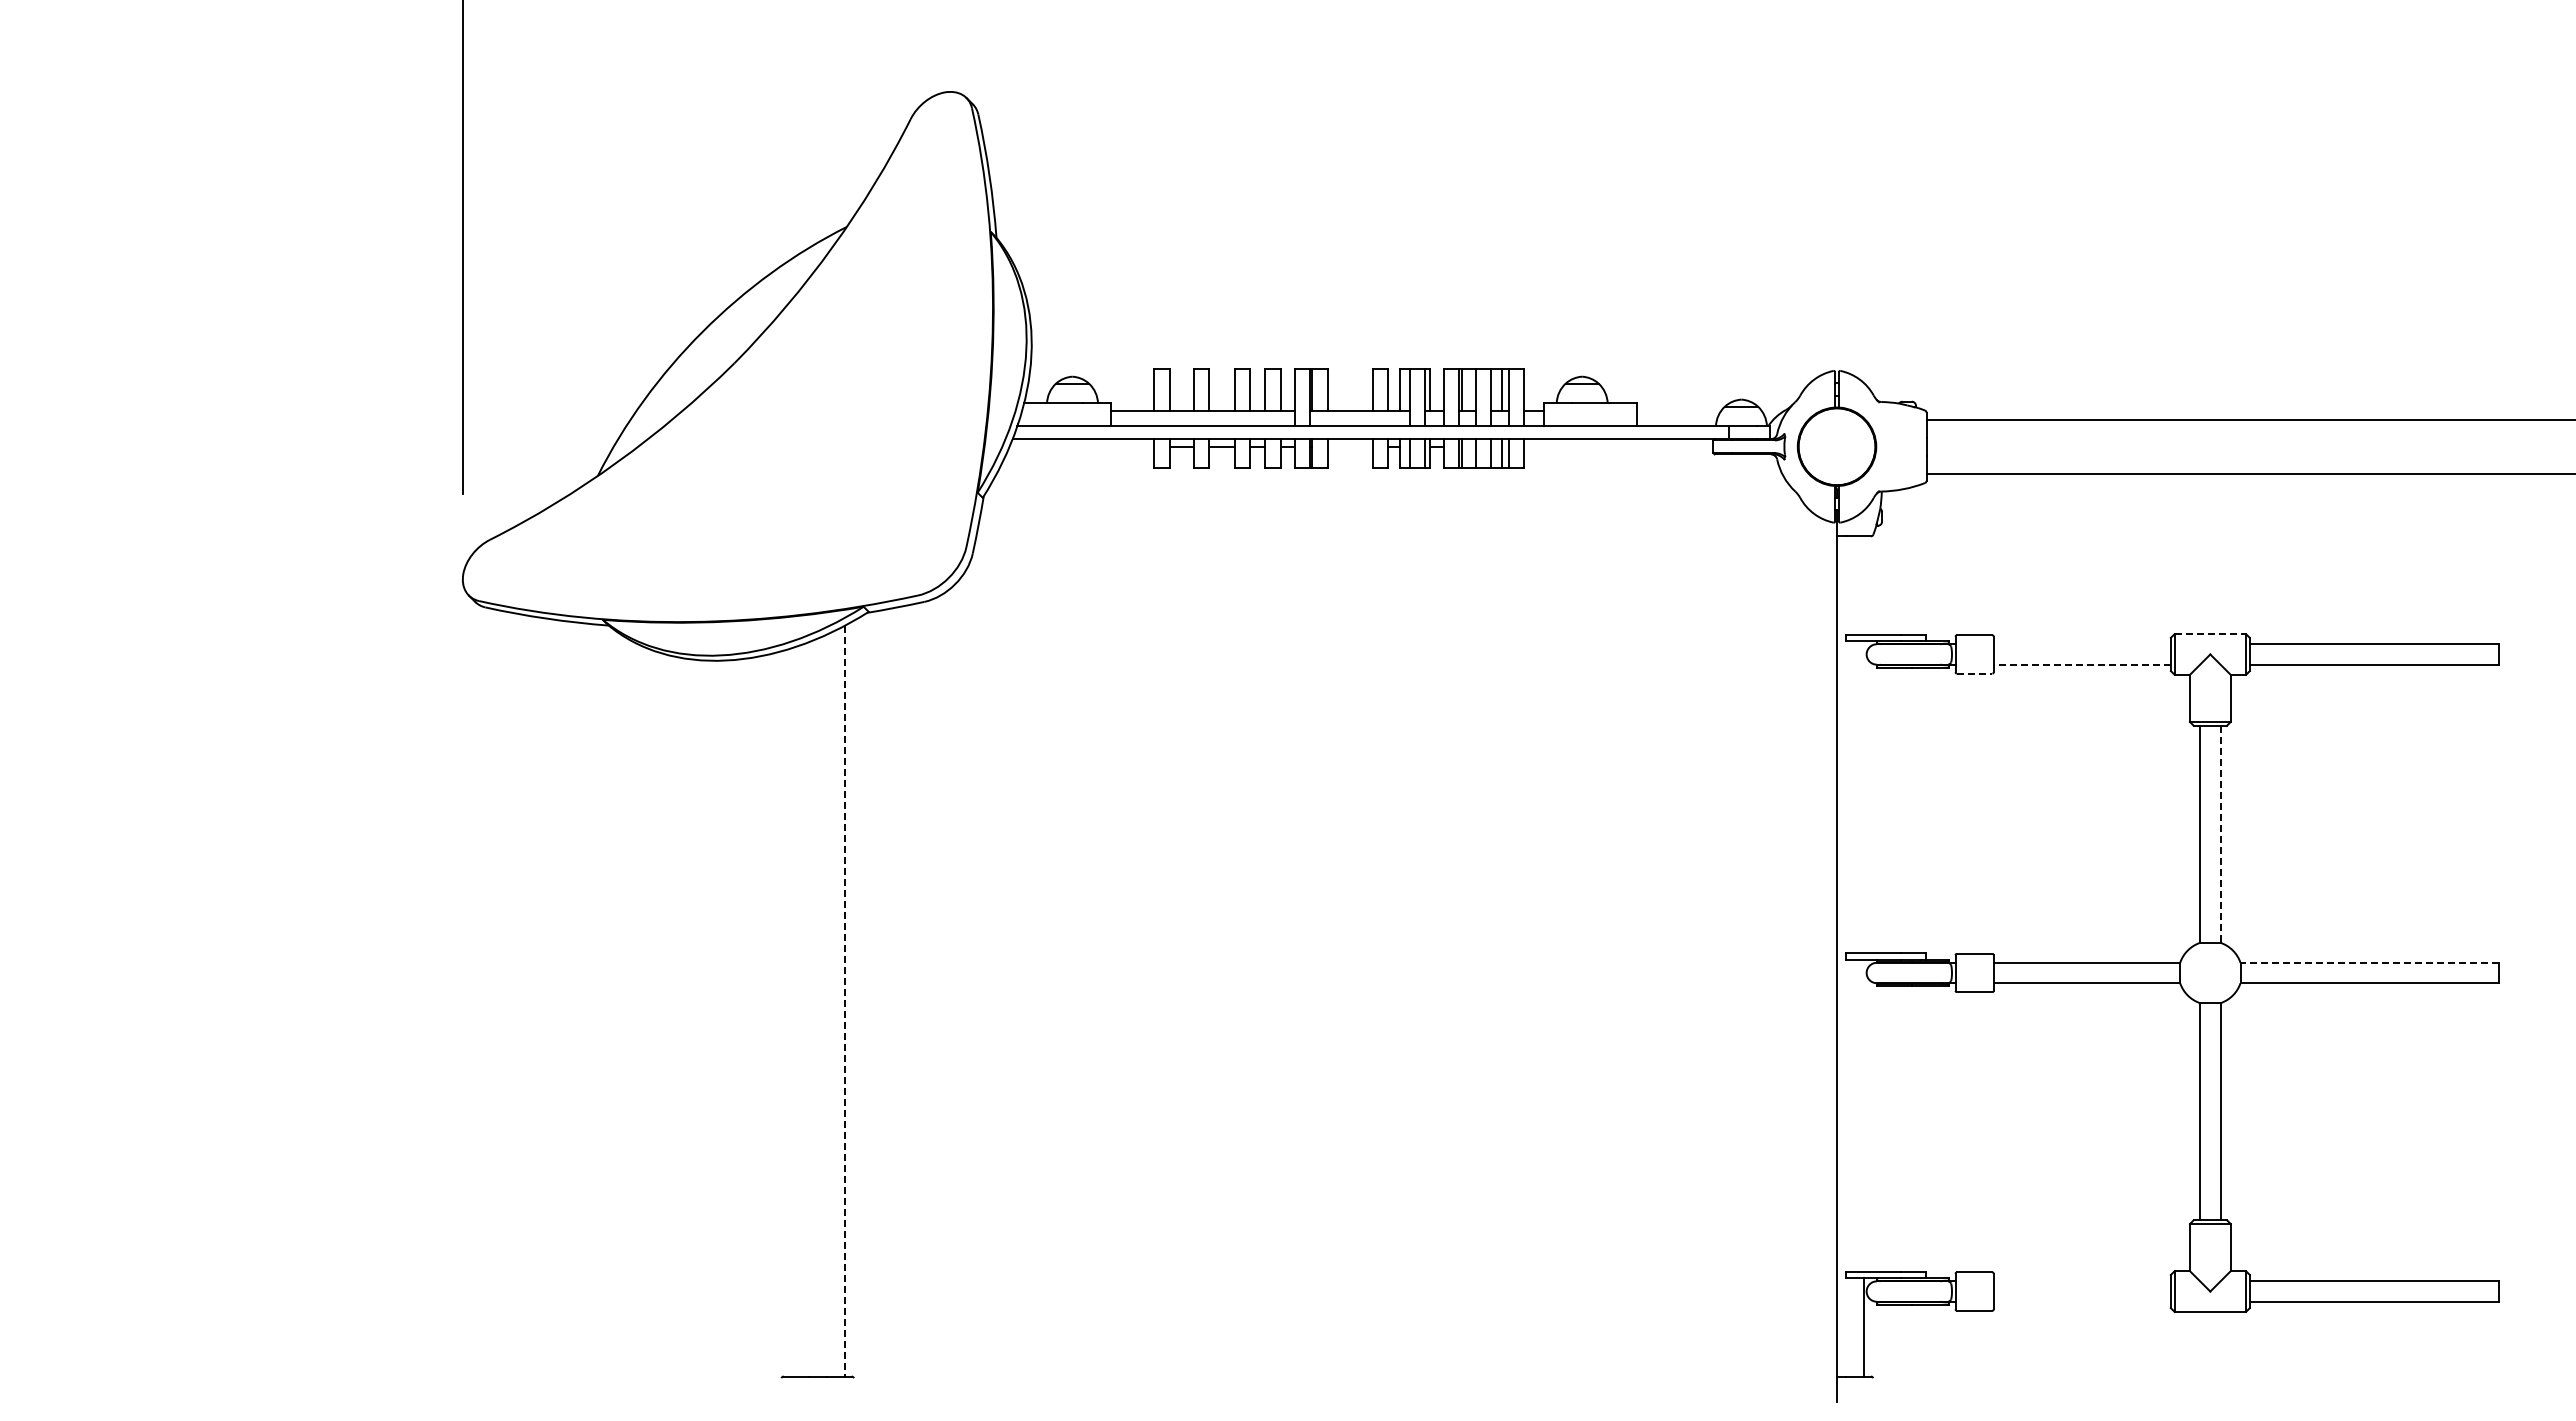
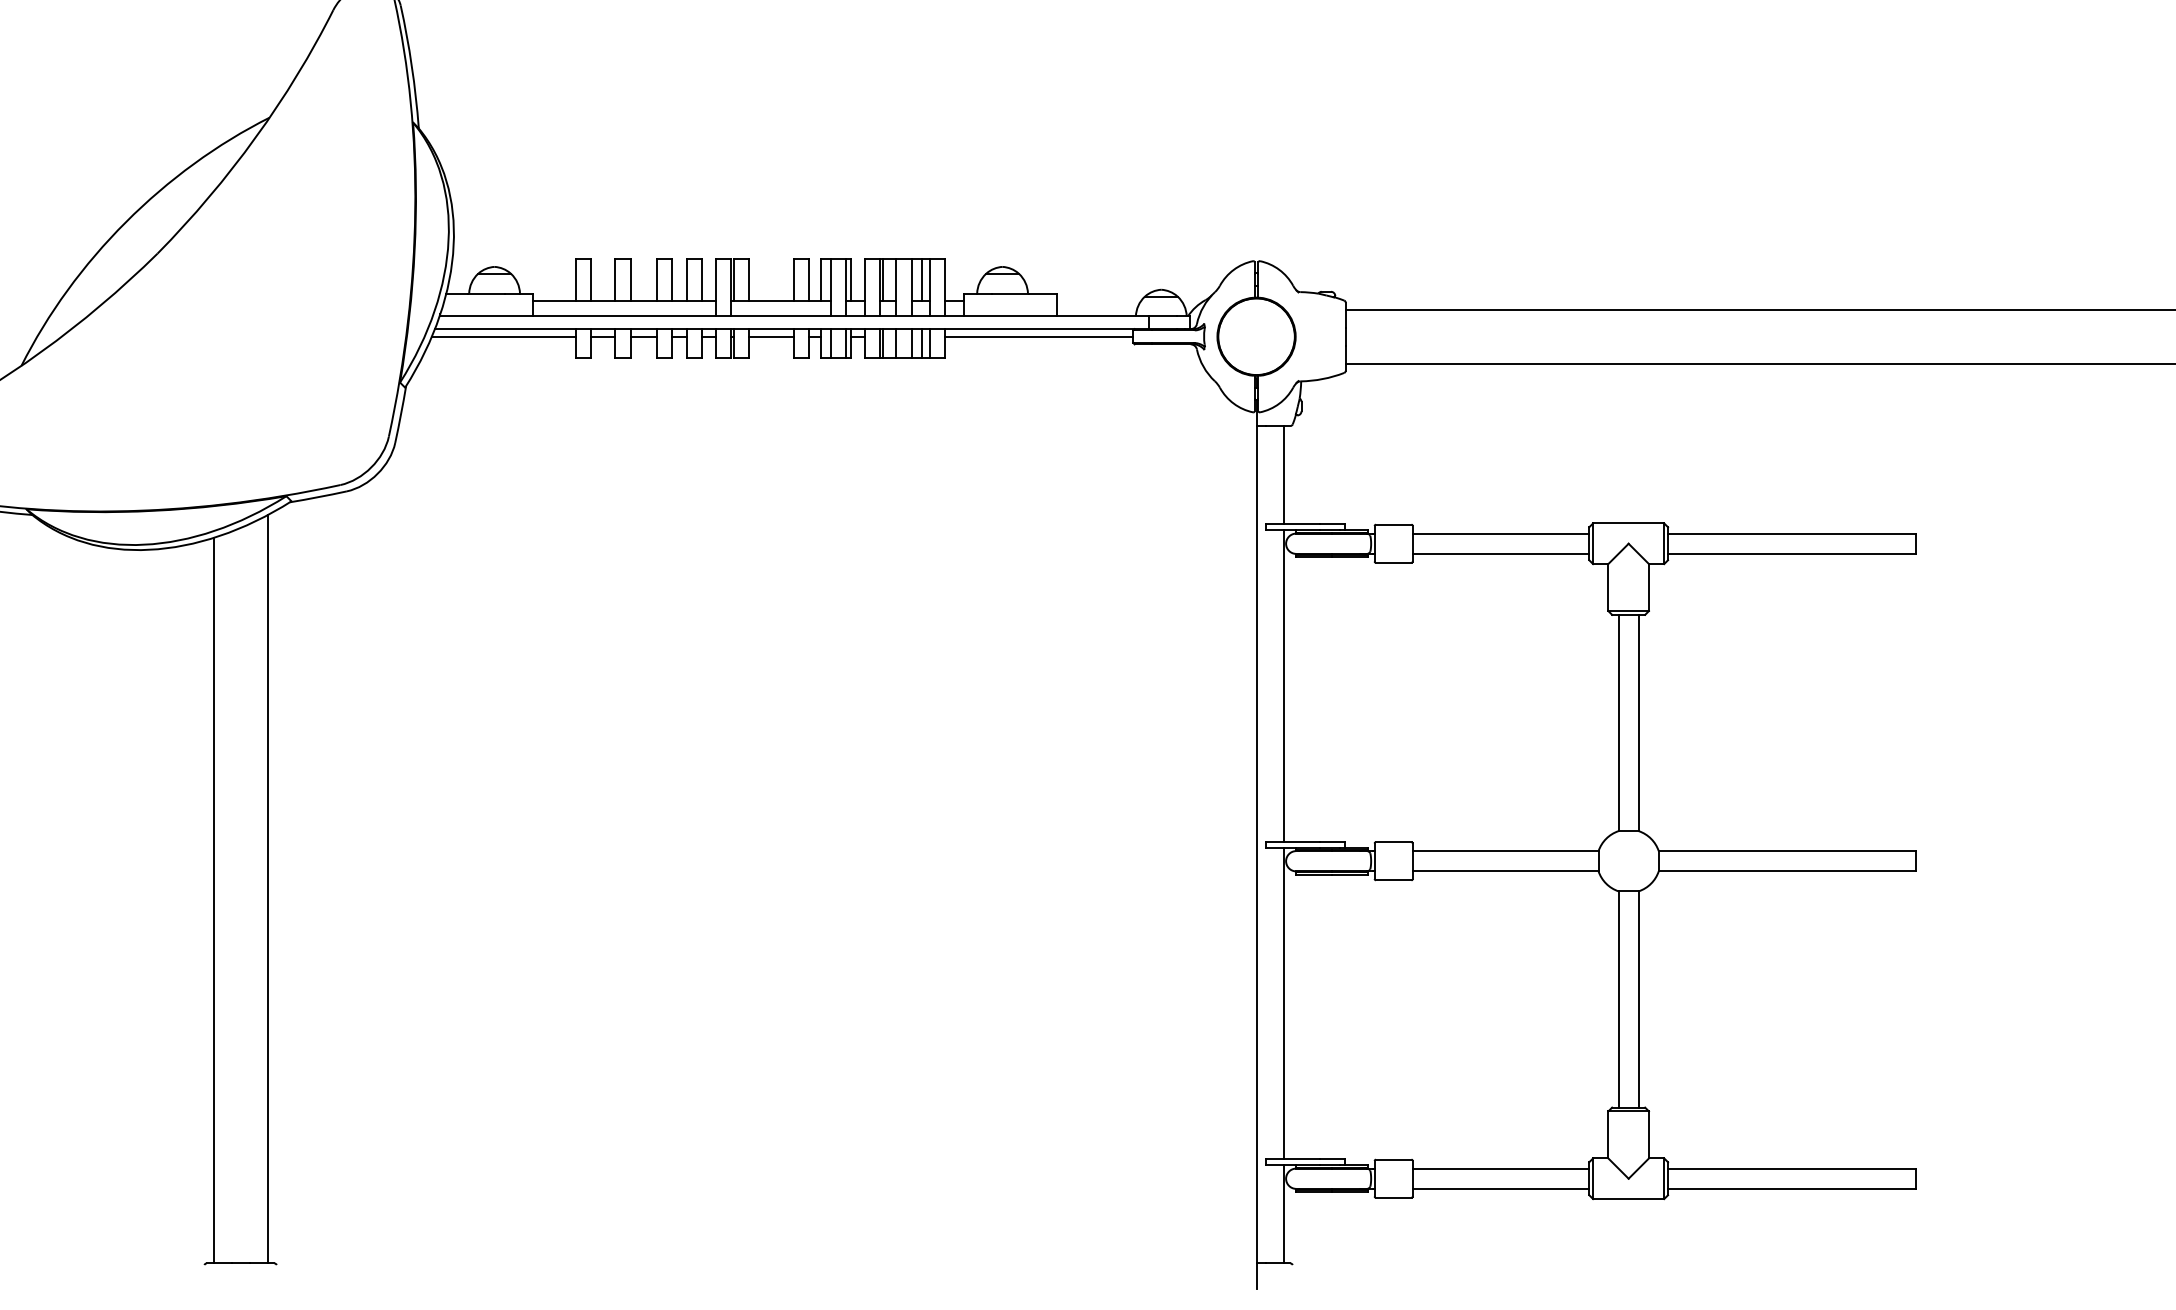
line: (1081, 446) -> (503, 336), added
line: (1350, 446) -> (771, 336), added
line: (1618, 446) -> (1038, 336), added
line: (1864, 585) -> (1283, 475), added
line: (2210, 634) -> (1628, 523), dashed -> solid
line: (2081, 644) -> (1500, 533), added
line: (2082, 664) -> (1501, 553), dashed -> solid
line: (1974, 673) -> (1393, 562), dashed -> solid
line: (1864, 797) -> (1283, 686), added
line: (2220, 834) -> (1638, 723), dashed -> solid
line: (2369, 962) -> (1787, 850), dashed -> solid
line: (844, 1001) -> (267, 889), dashed -> solid
line: (790, 1012) -> (213, 900), added
line: (1864, 1115) -> (1283, 1003), added
line: (2081, 1281) -> (1500, 1168), added
line: (2081, 1301) -> (1500, 1188), added

